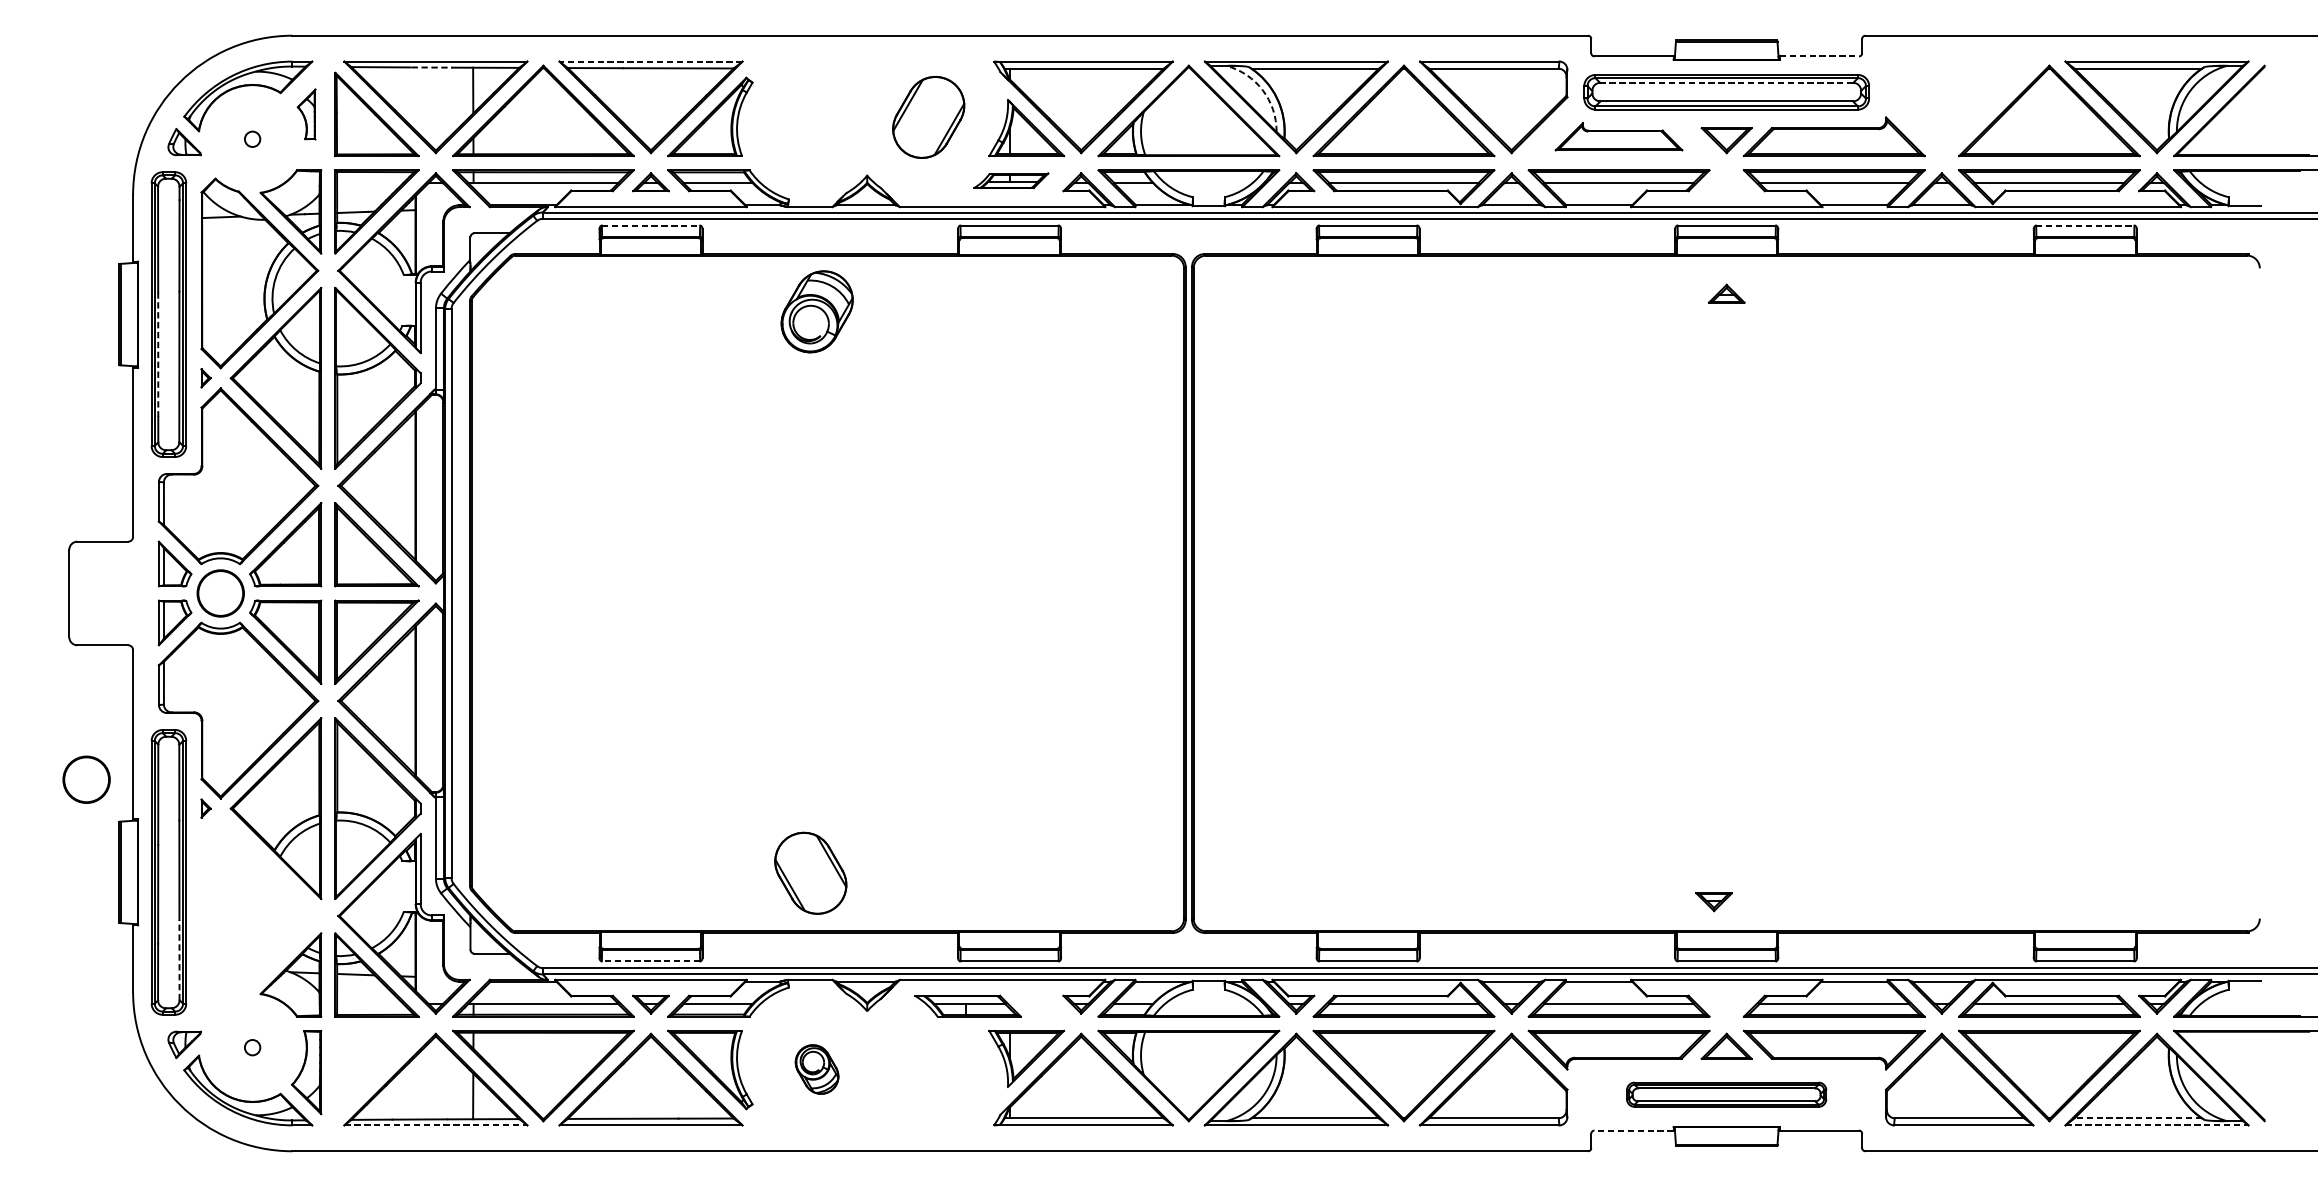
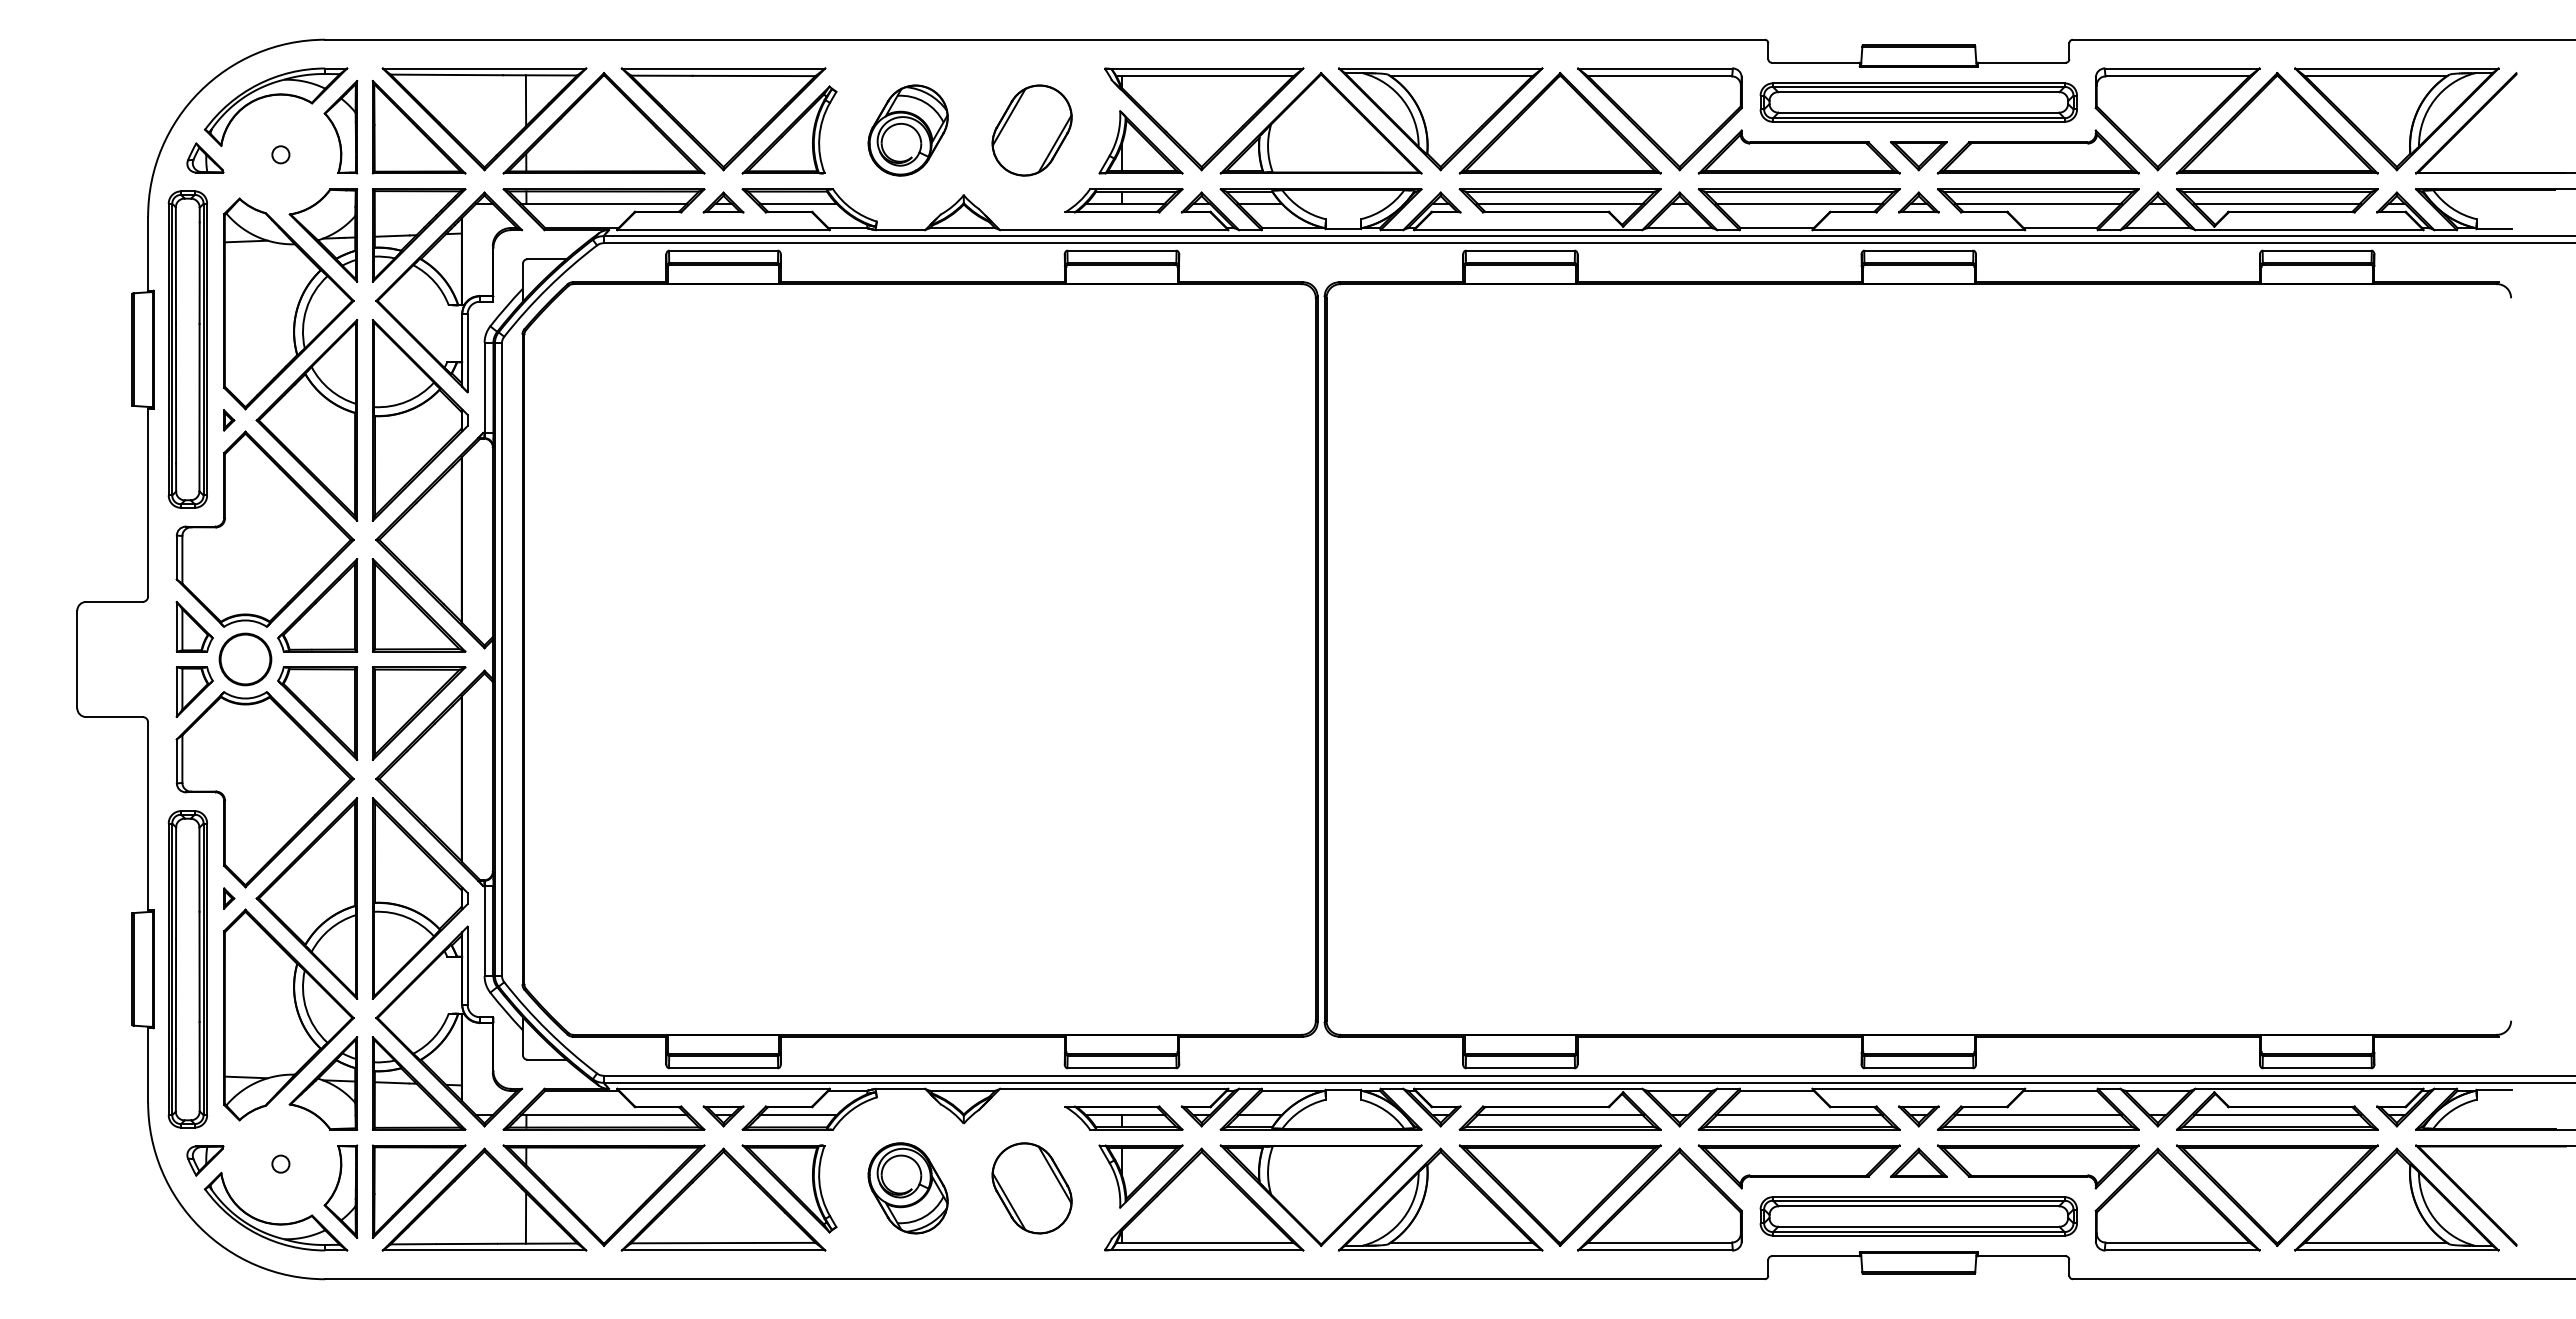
line: (1819, 56) -> (2021, 62), dashed -> solid
line: (650, 61) -> (723, 68), dashed -> solid
line: (432, 67) -> (480, 75), dashed -> solid
line: (1726, 83) -> (1918, 92), dashed -> solid
arc: (1262, 90) -> (1403, 100), dashed -> solid
part: (1959, 107) -> (2177, 119), added
part: (306, 114) -> (340, 127), size x1.67
part: (1618, 136) -> (1798, 151), size x1.43
part: (1010, 180) -> (1123, 200), size x1.43
line: (650, 225) -> (723, 250), dashed -> solid
line: (2085, 225) -> (2317, 250), dashed -> solid
part: (1726, 293) -> (1918, 202), moved
part: (816, 311) -> (907, 130), moved
line: (158, 354) -> (176, 394), dashed -> solid
part: (86, 779) -> (96, 866), removed
part: (810, 873) -> (1031, 1188), moved
part: (1713, 902) -> (1918, 1116), moved
part: (259, 913) -> (288, 1014), added
line: (179, 959) -> (199, 1066), dashed -> solid
line: (650, 961) -> (723, 1068), dashed -> solid
part: (967, 1005) -> (1123, 1117), moved
part: (816, 1069) -> (907, 1188), size x1.67
part: (376, 1072) -> (418, 1191), added
part: (1726, 1094) -> (1918, 1216), size x1.43
line: (2138, 1118) -> (2376, 1242), dashed -> solid
line: (435, 1125) -> (484, 1250), dashed -> solid
line: (2156, 1125) -> (2396, 1250), dashed -> solid
line: (1633, 1130) -> (1815, 1256), dashed -> solid

